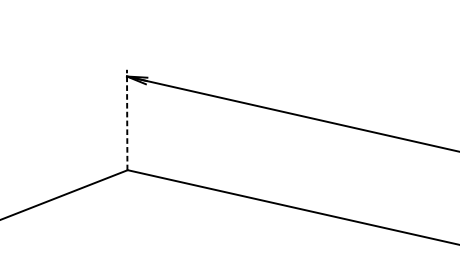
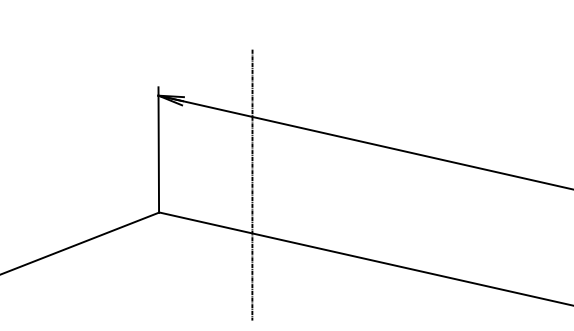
line: (126, 119) -> (158, 149), dashed -> solid
line: (202, 147) -> (252, 184), added

